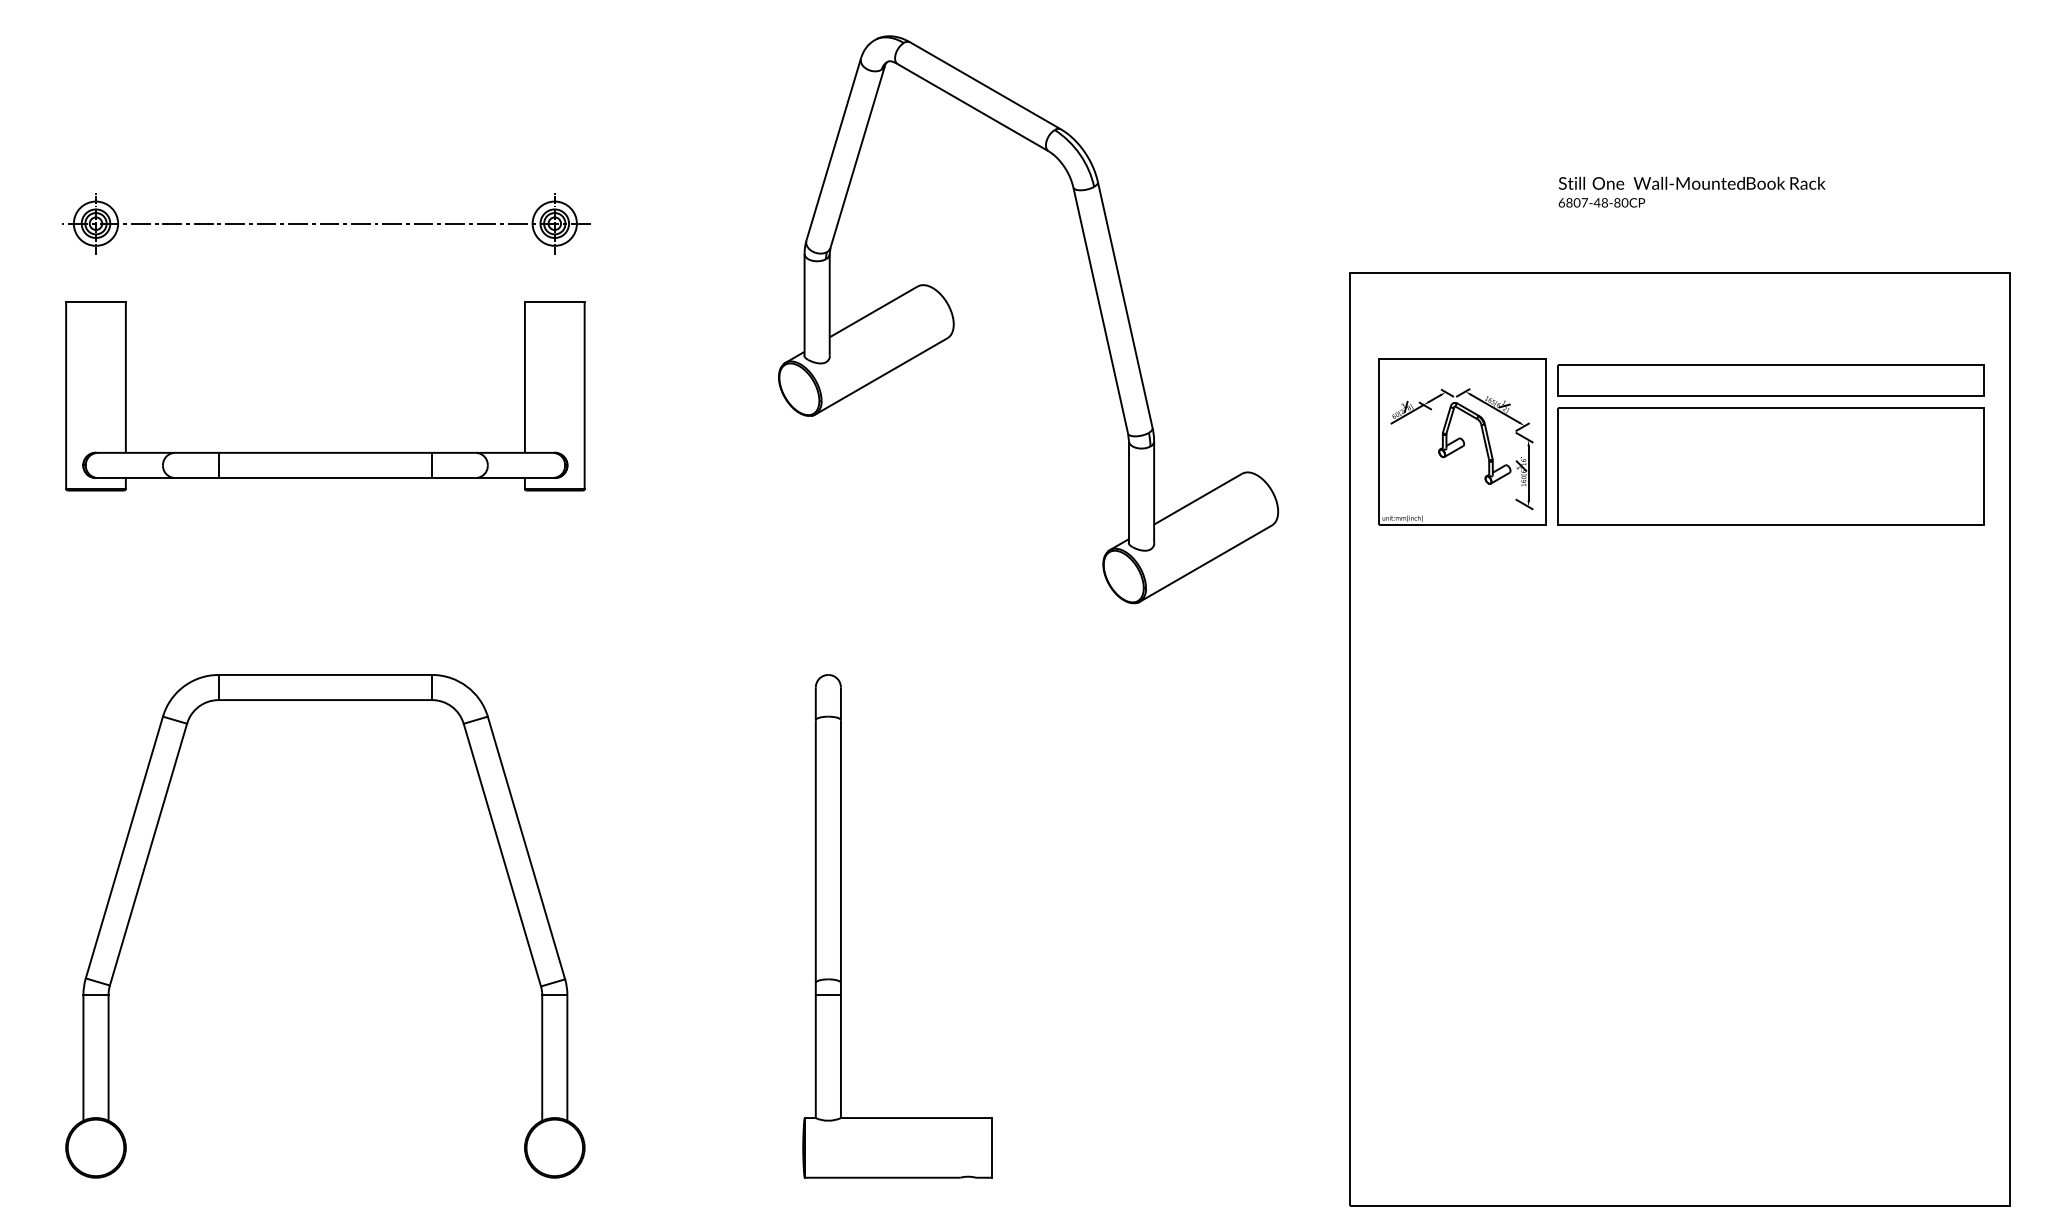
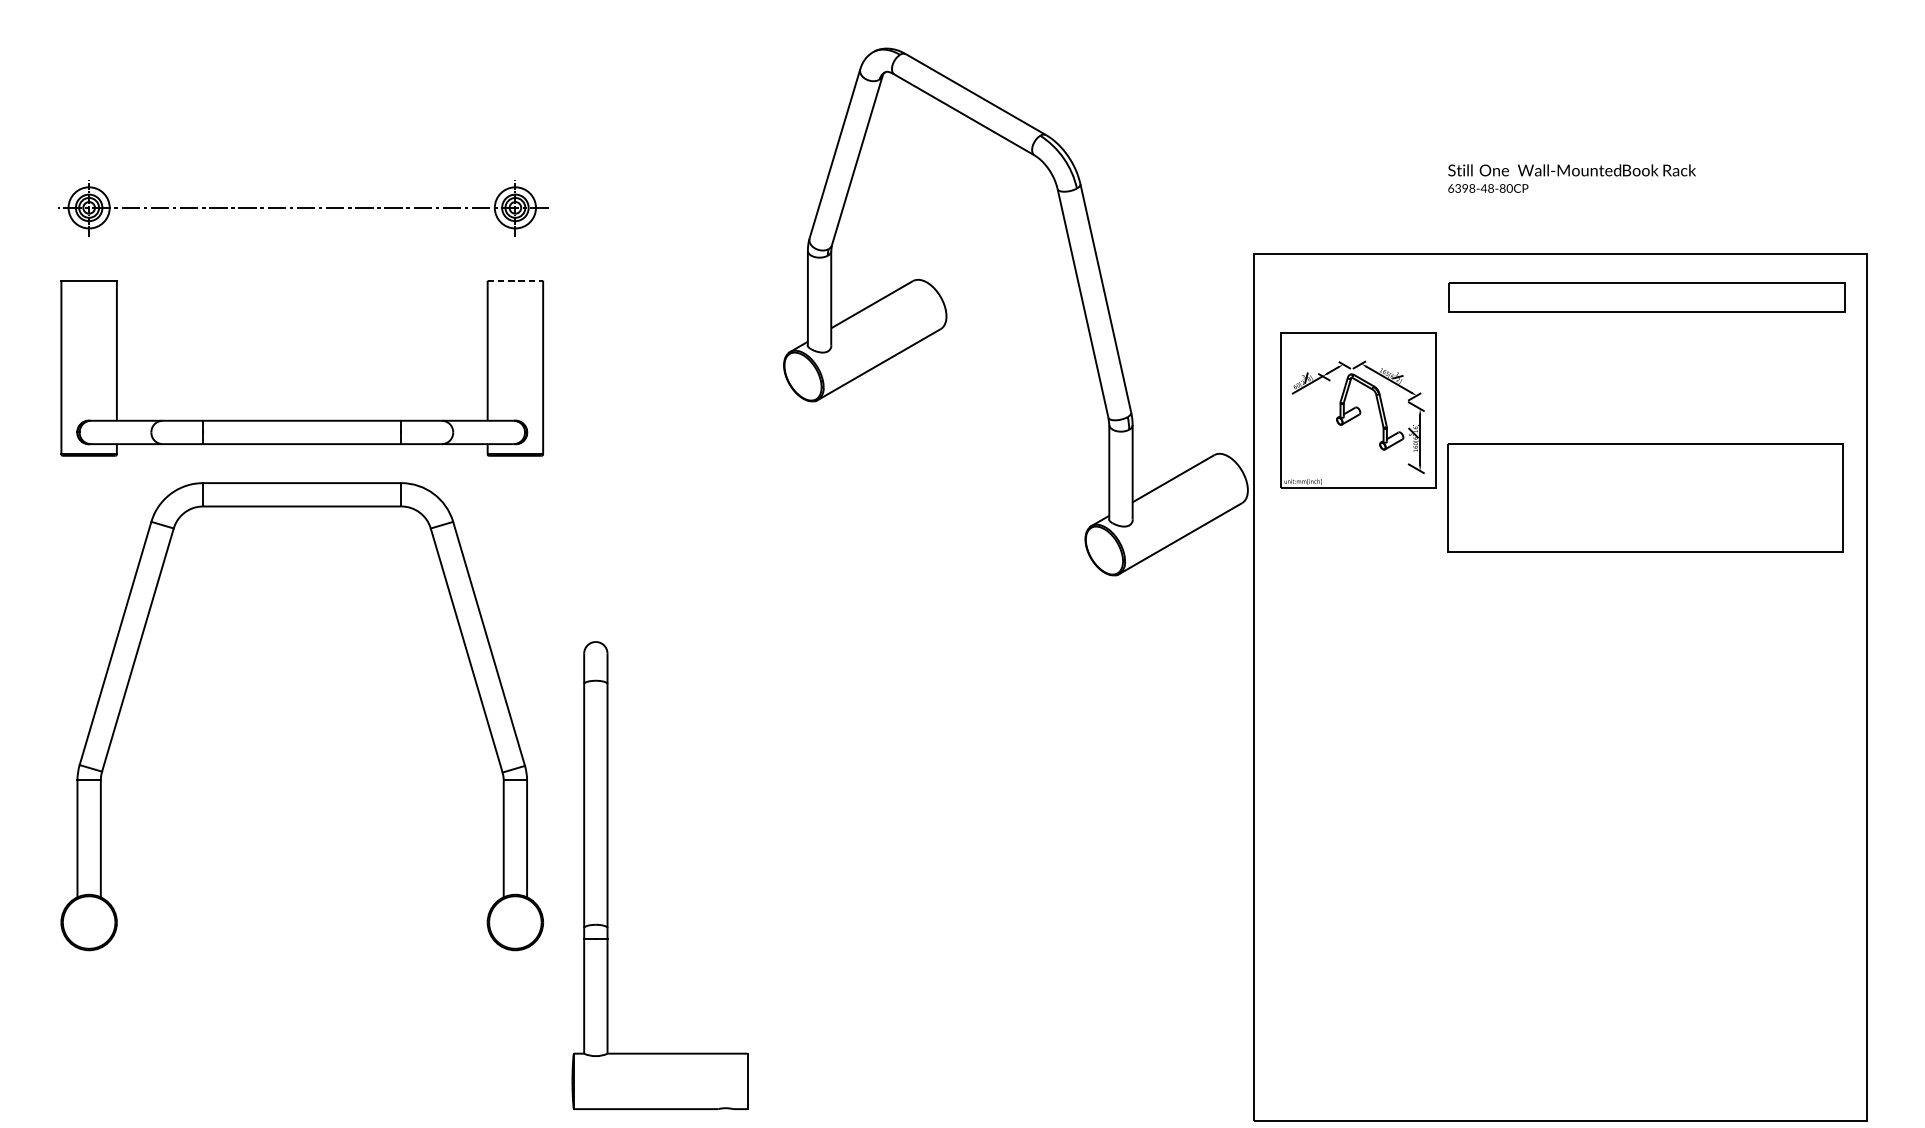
text: (1576, 202) -> (1464, 188), 6807-48-80CP -> 6398-48-80CP
line: (554, 302) -> (515, 281), solid -> dashed
part: (1098, 306) -> (1080, 299), moved
part: (1770, 380) -> (1646, 297), moved
part: (1770, 466) -> (1644, 497), moved
part: (506, 873) -> (470, 667), moved
part: (841, 926) -> (608, 875), moved

